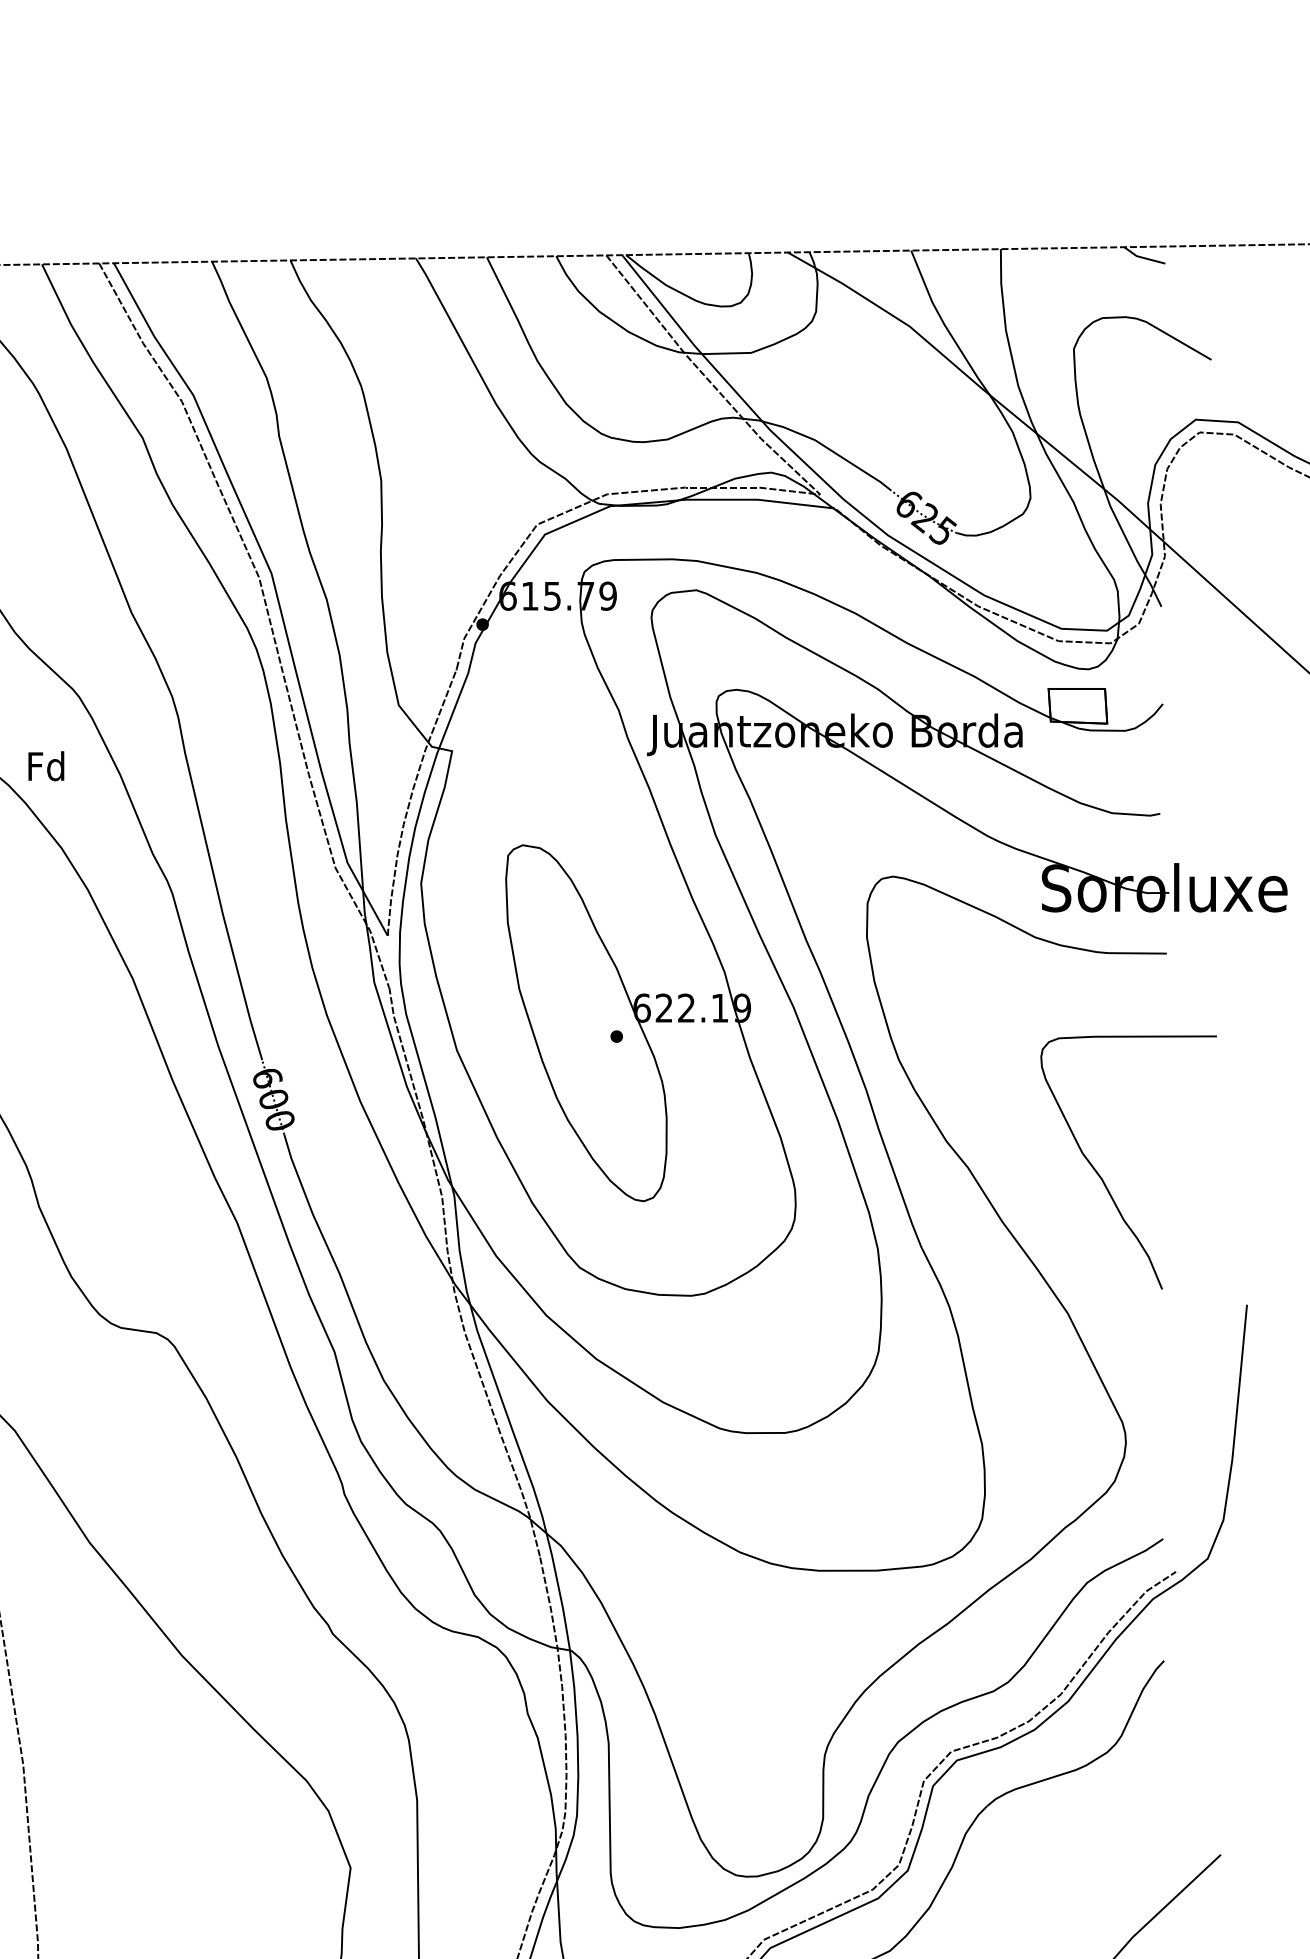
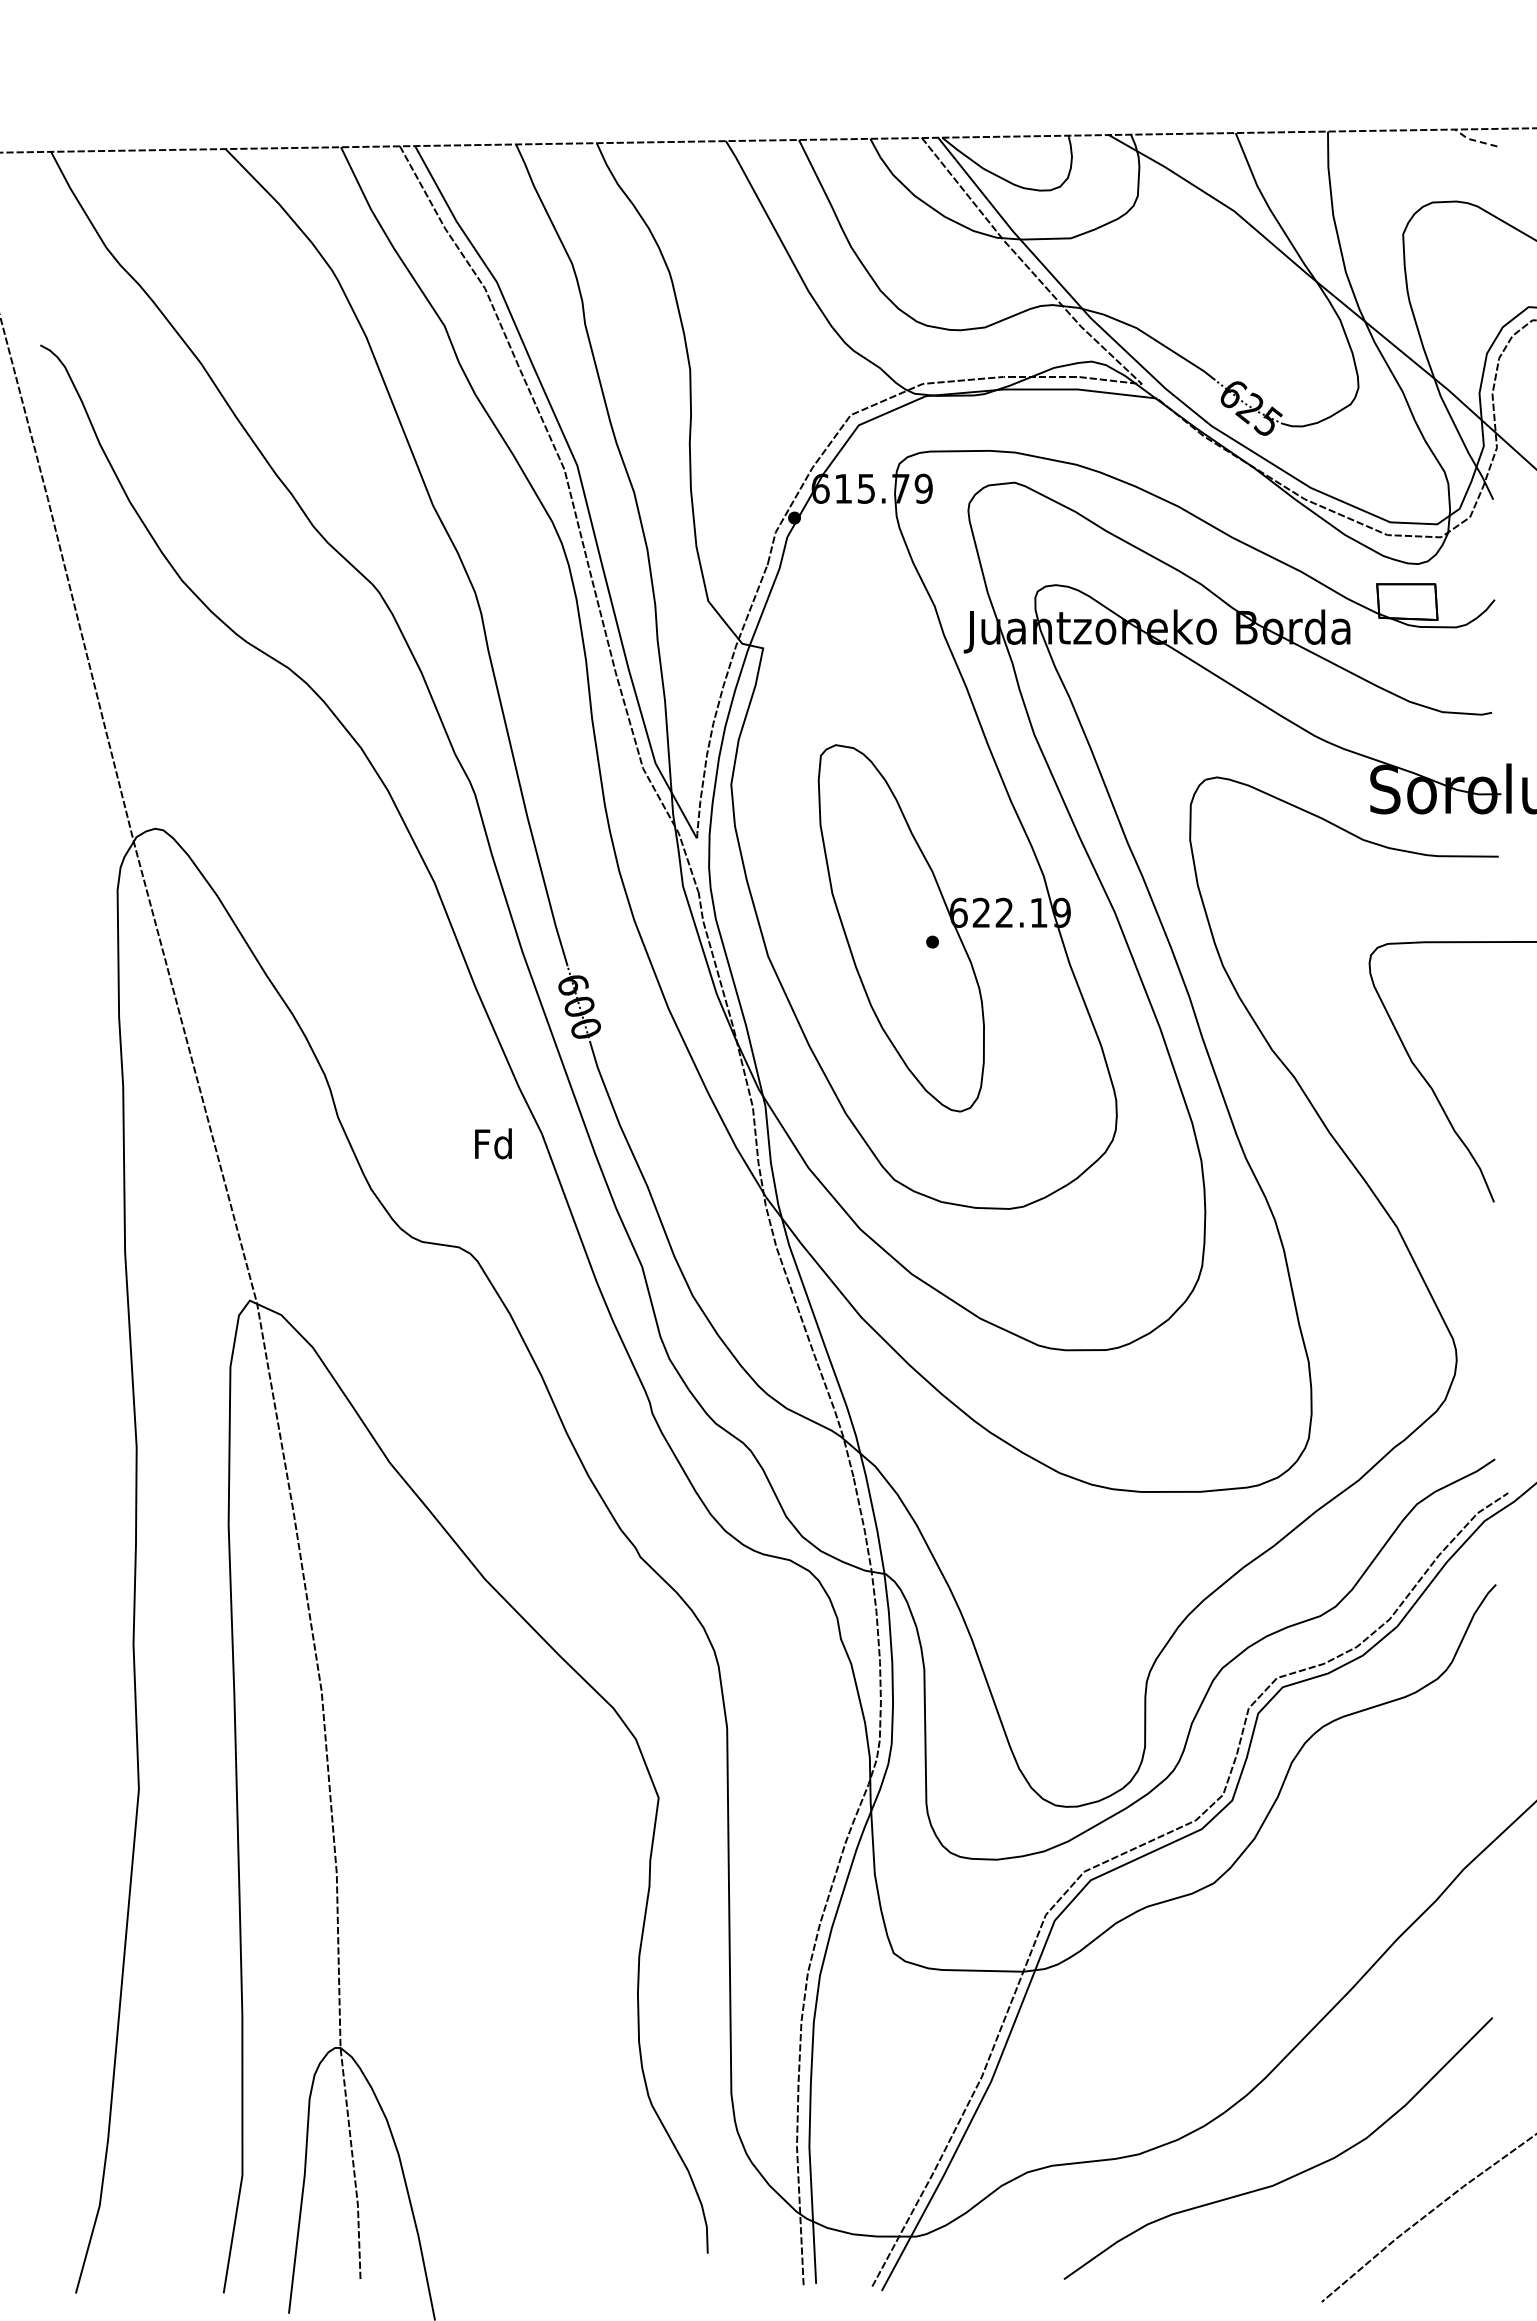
line: (1143, 257) -> (1474, 140), solid -> dashed
text: (46, 765) -> (493, 1143), moved

